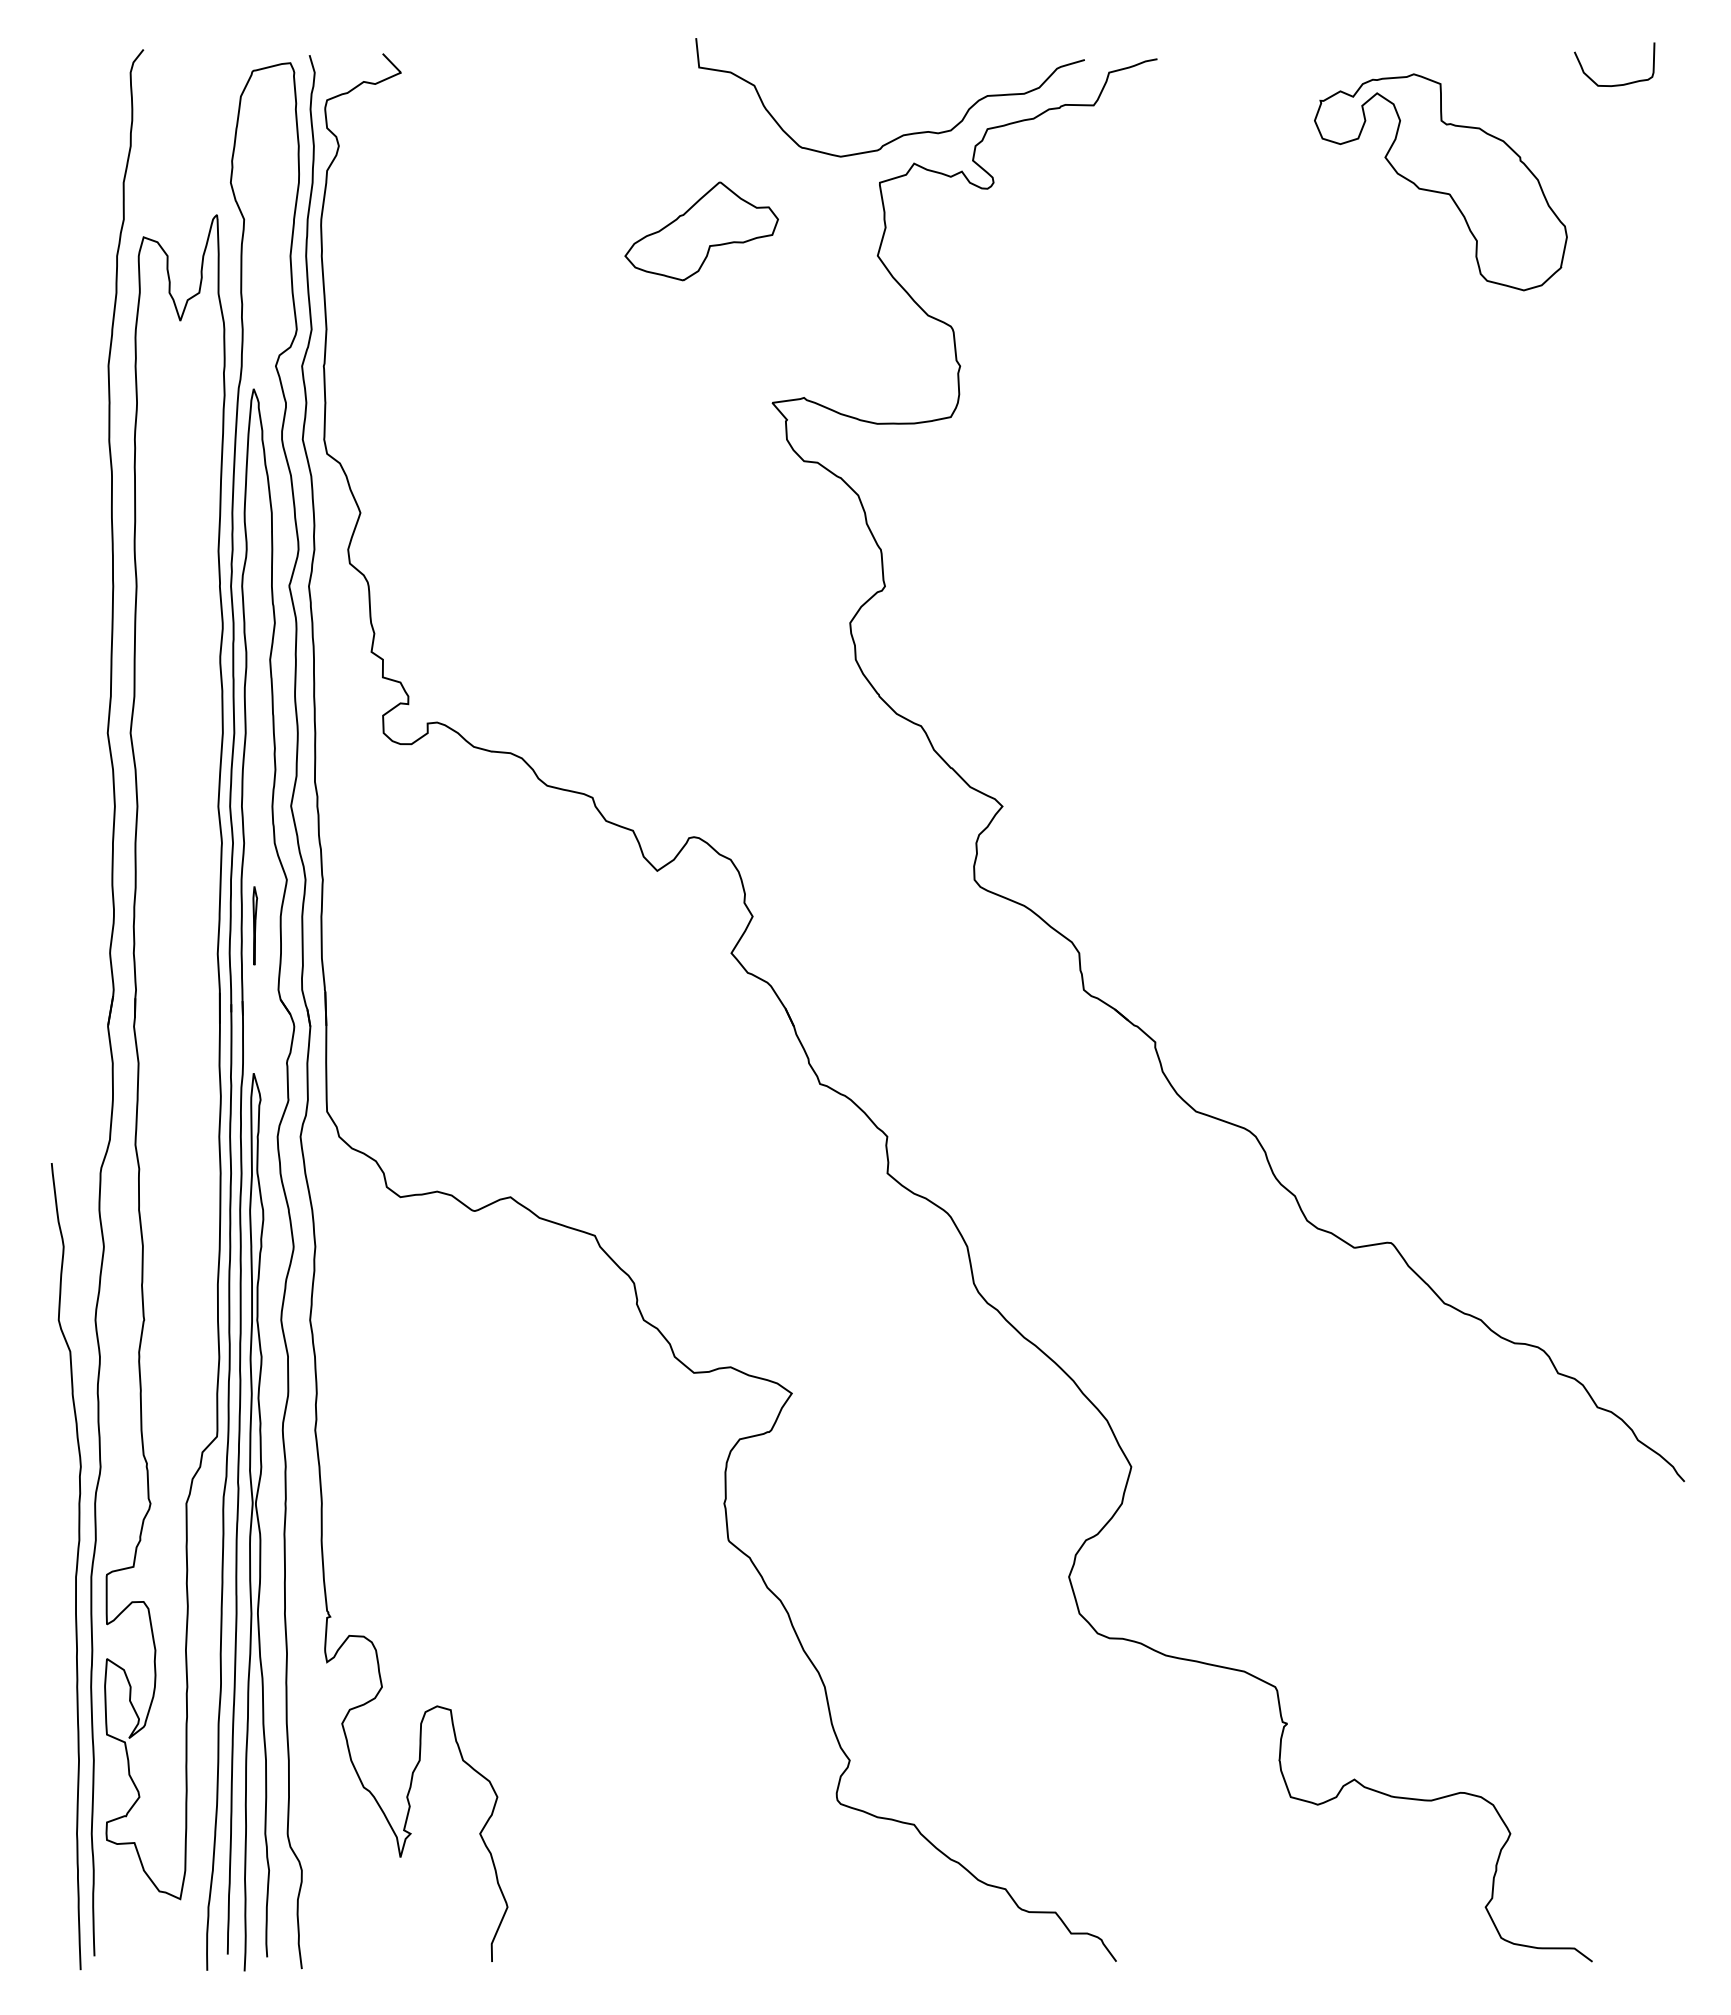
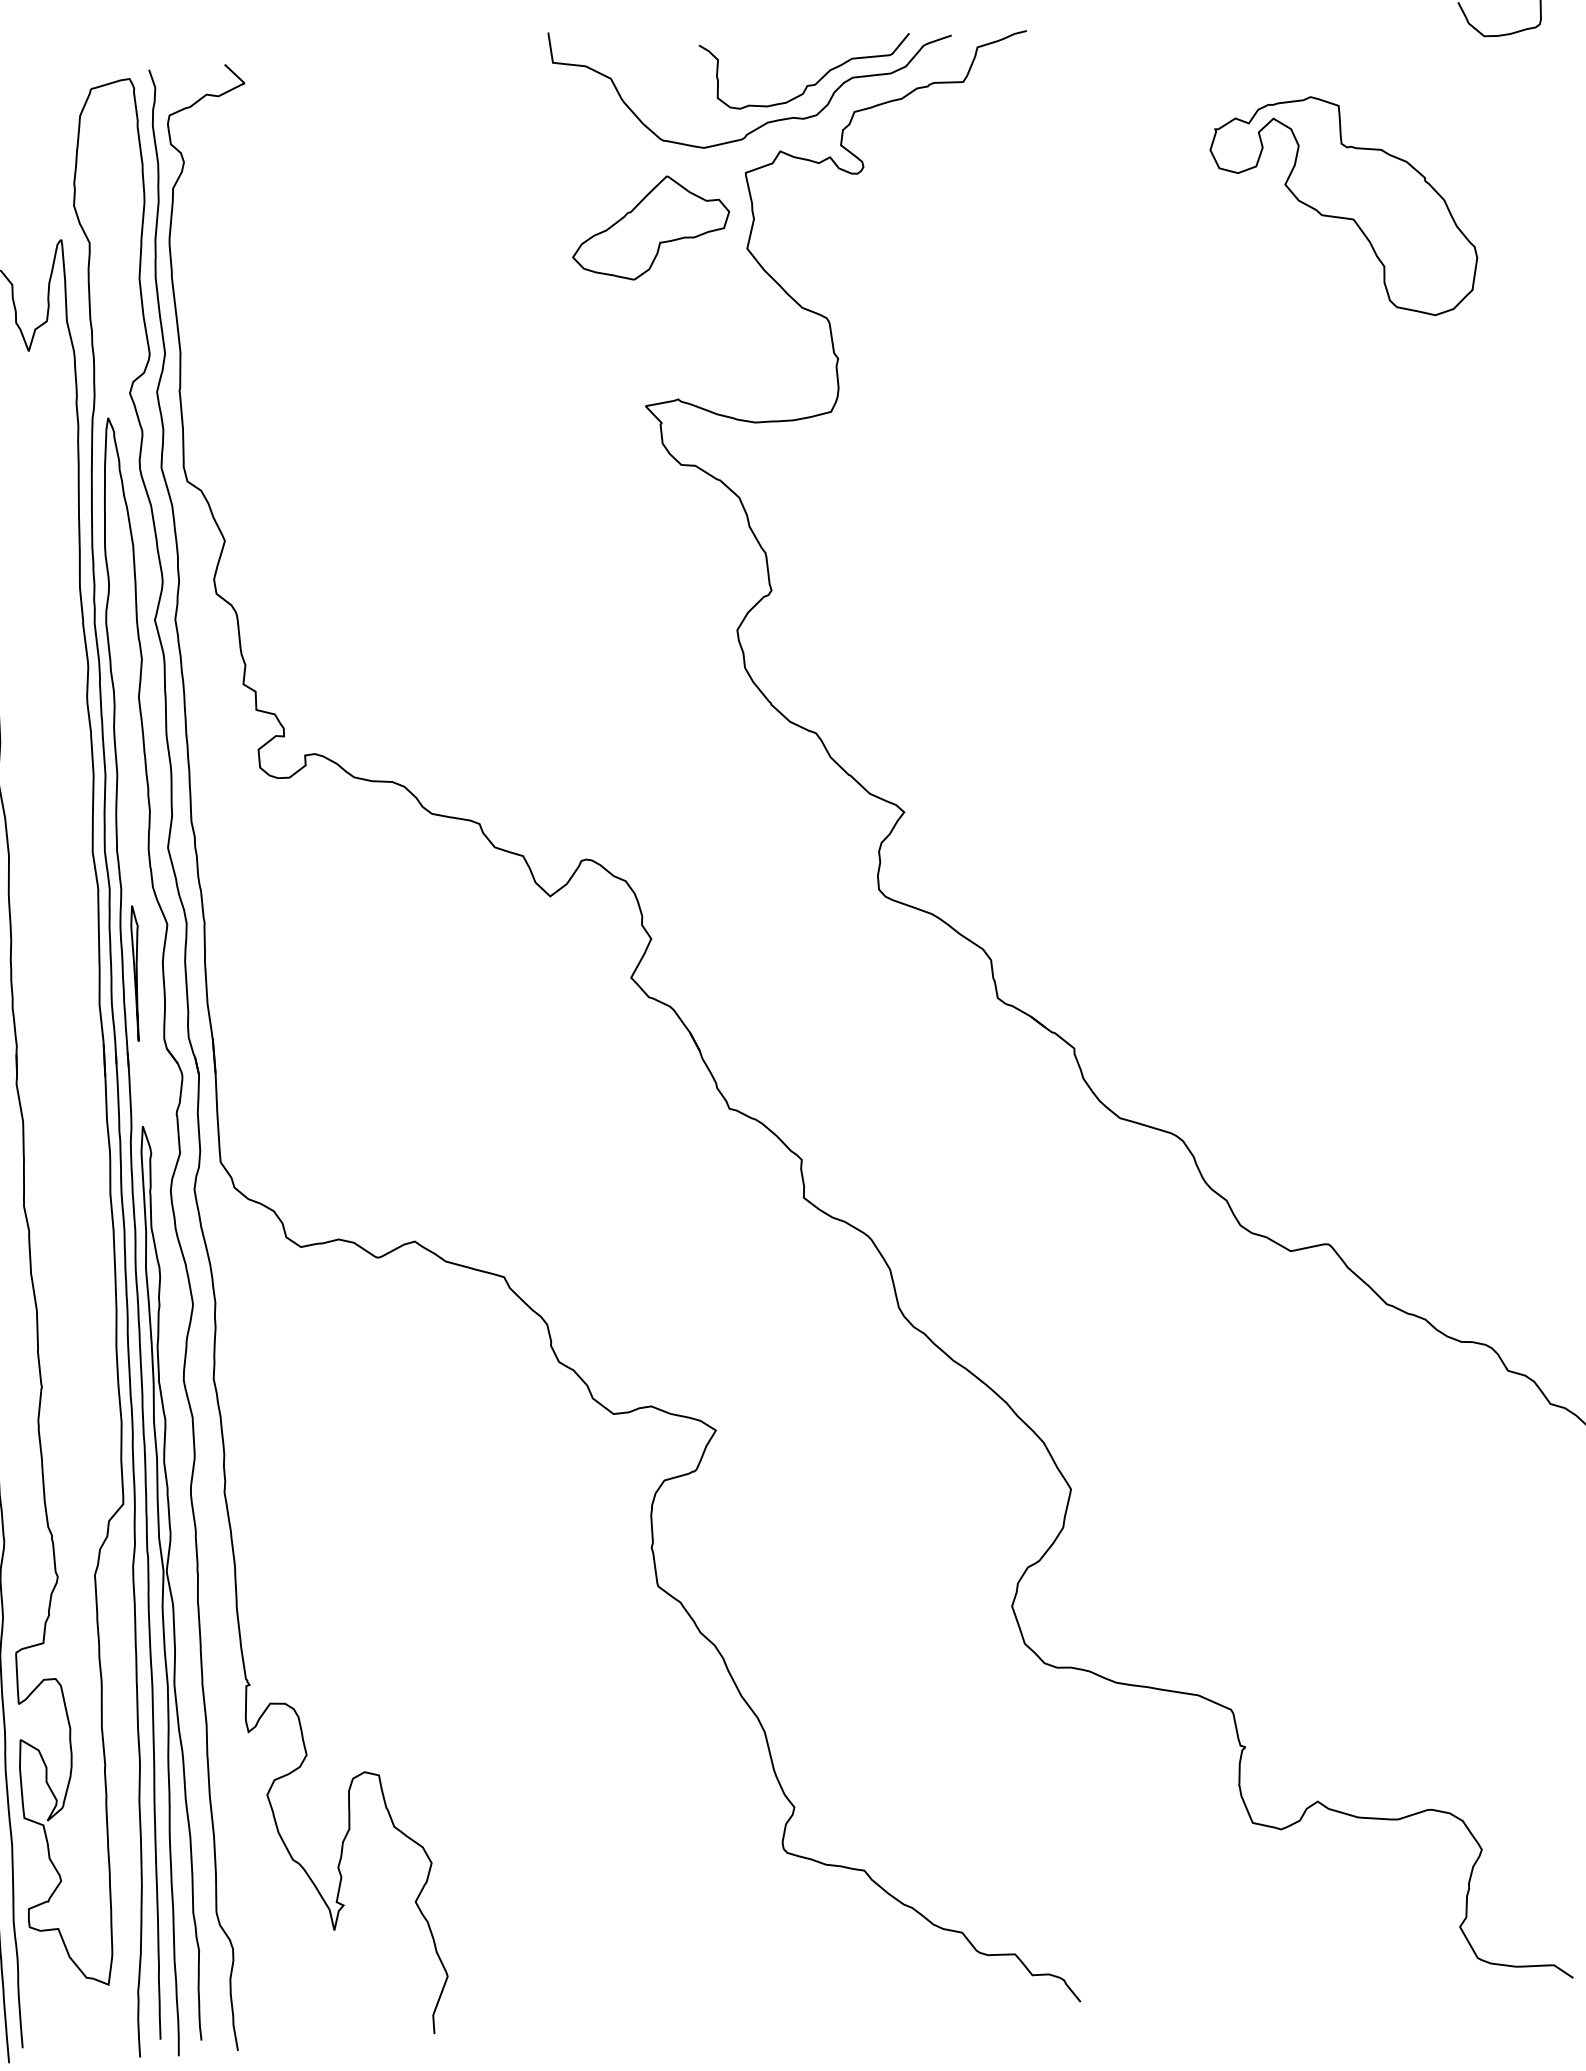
curve: (944, 100) -> (808, 84), added
part: (1440, 182) -> (1343, 207), moved
part: (701, 231) -> (650, 228), moved
part: (255, 925) -> (137, 973), size x1.67

